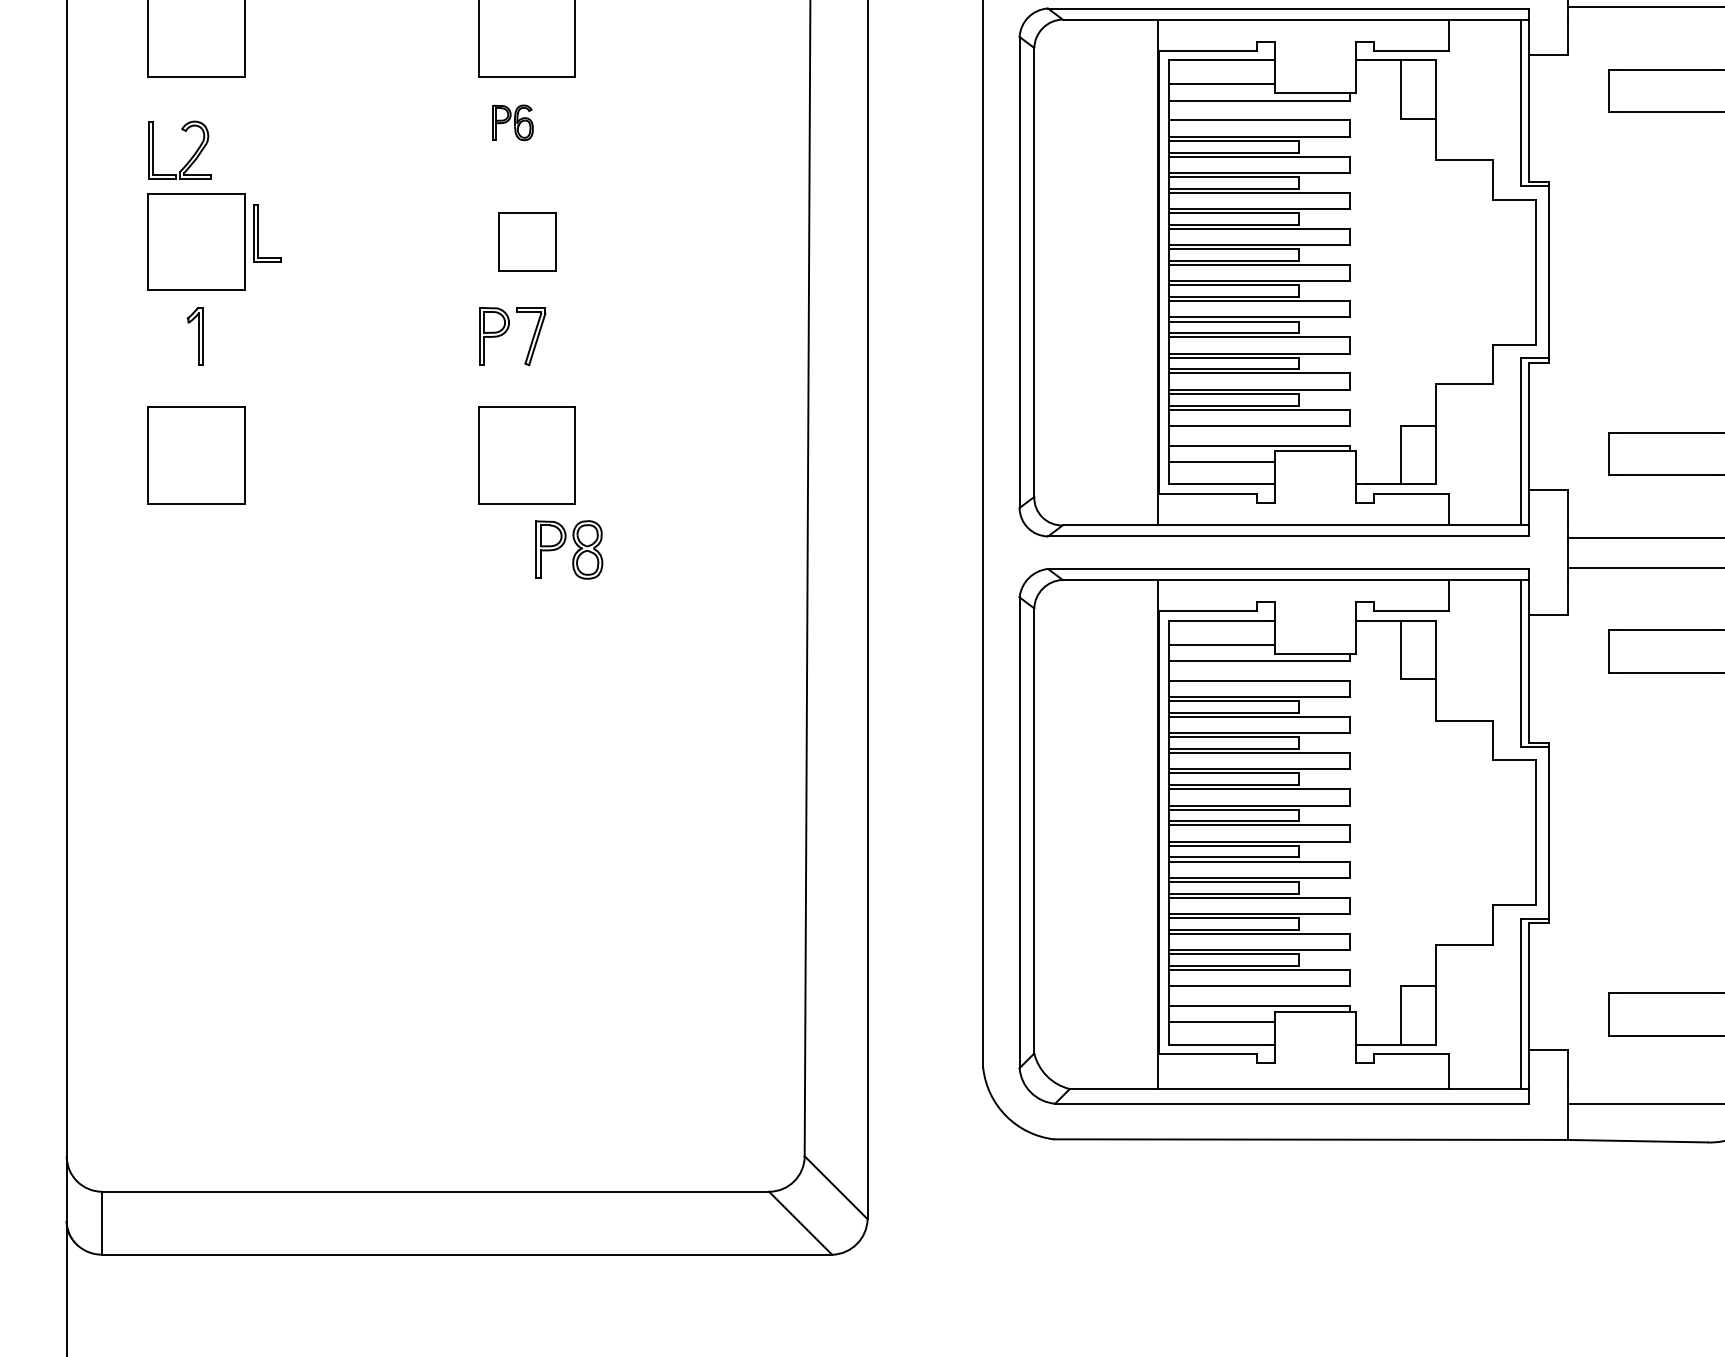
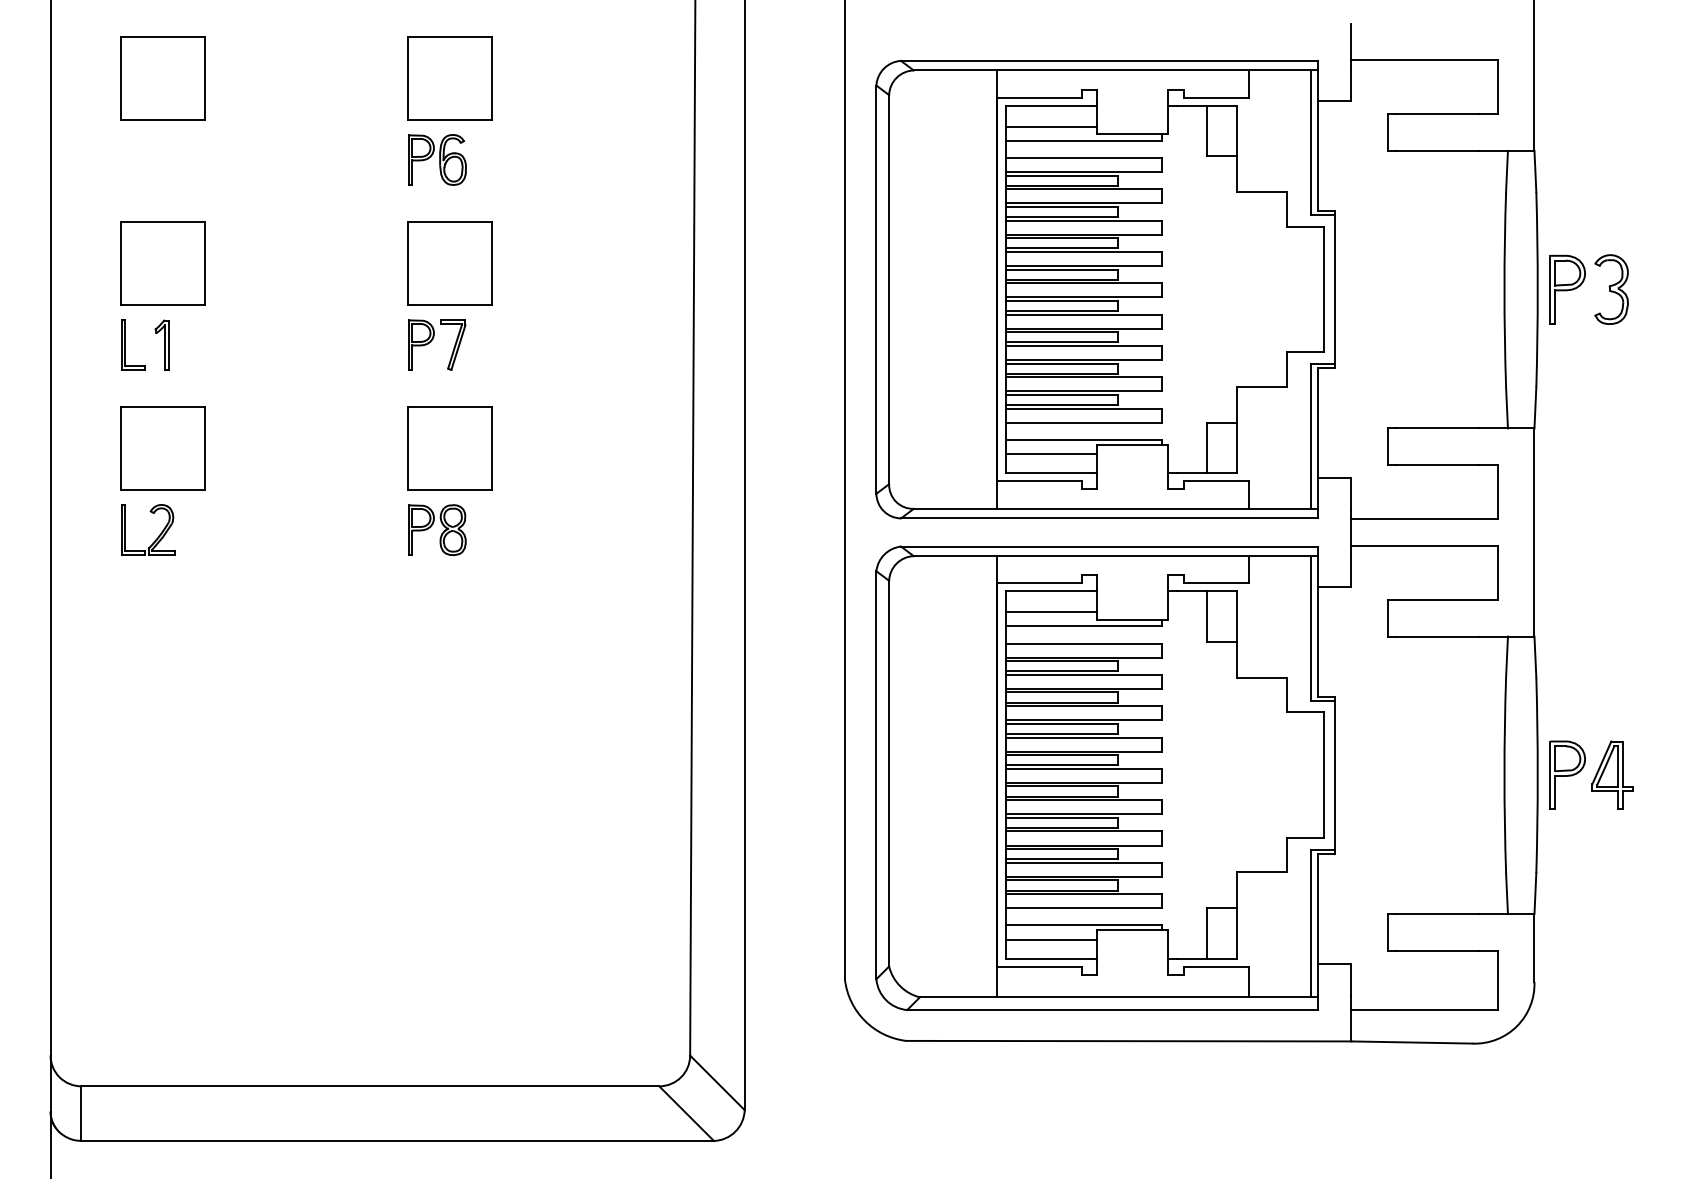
part: (513, 122) -> (437, 159), size x1.67
part: (191, 156) -> (158, 535), moved
part: (258, 233) -> (125, 344), moved
part: (526, 242) -> (449, 263), size x1.67
part: (569, 549) -> (437, 529), moved

